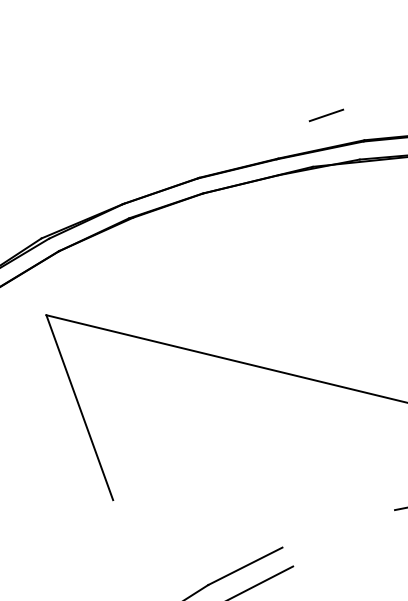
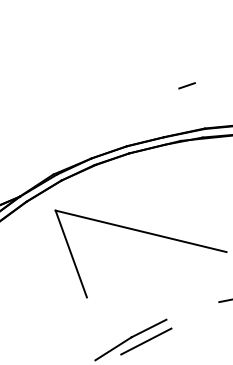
line: (325, 114) -> (186, 85), moved

